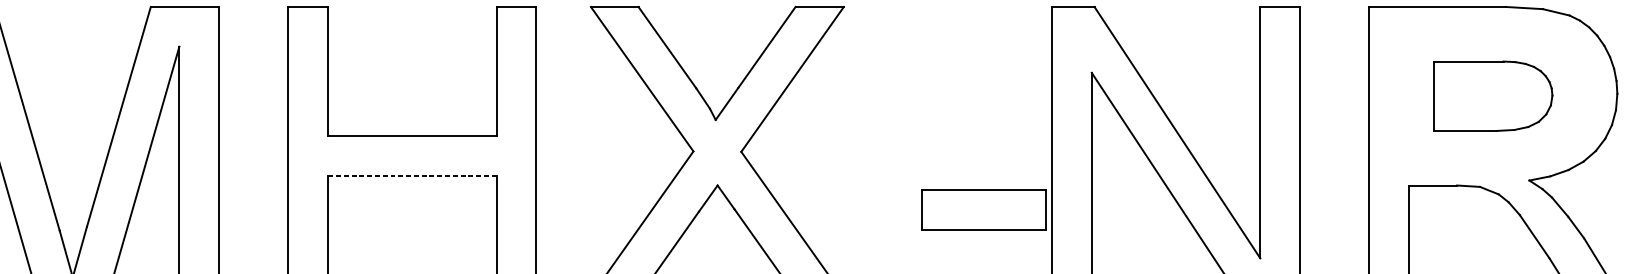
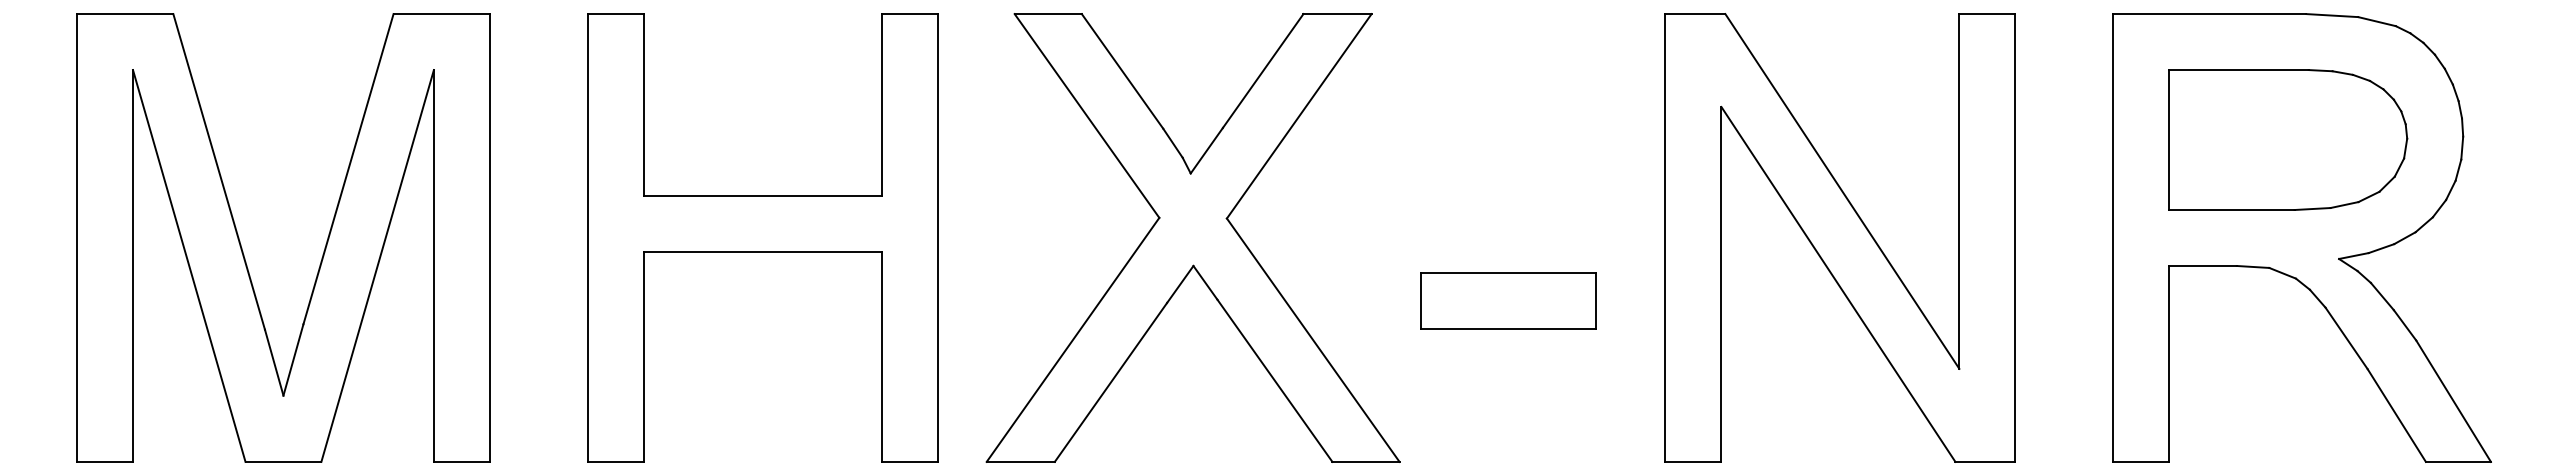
part: (1493, 95) -> (2288, 139), size x1.43
line: (412, 175) -> (762, 251), dashed -> solid
part: (984, 209) -> (1508, 300), moved

